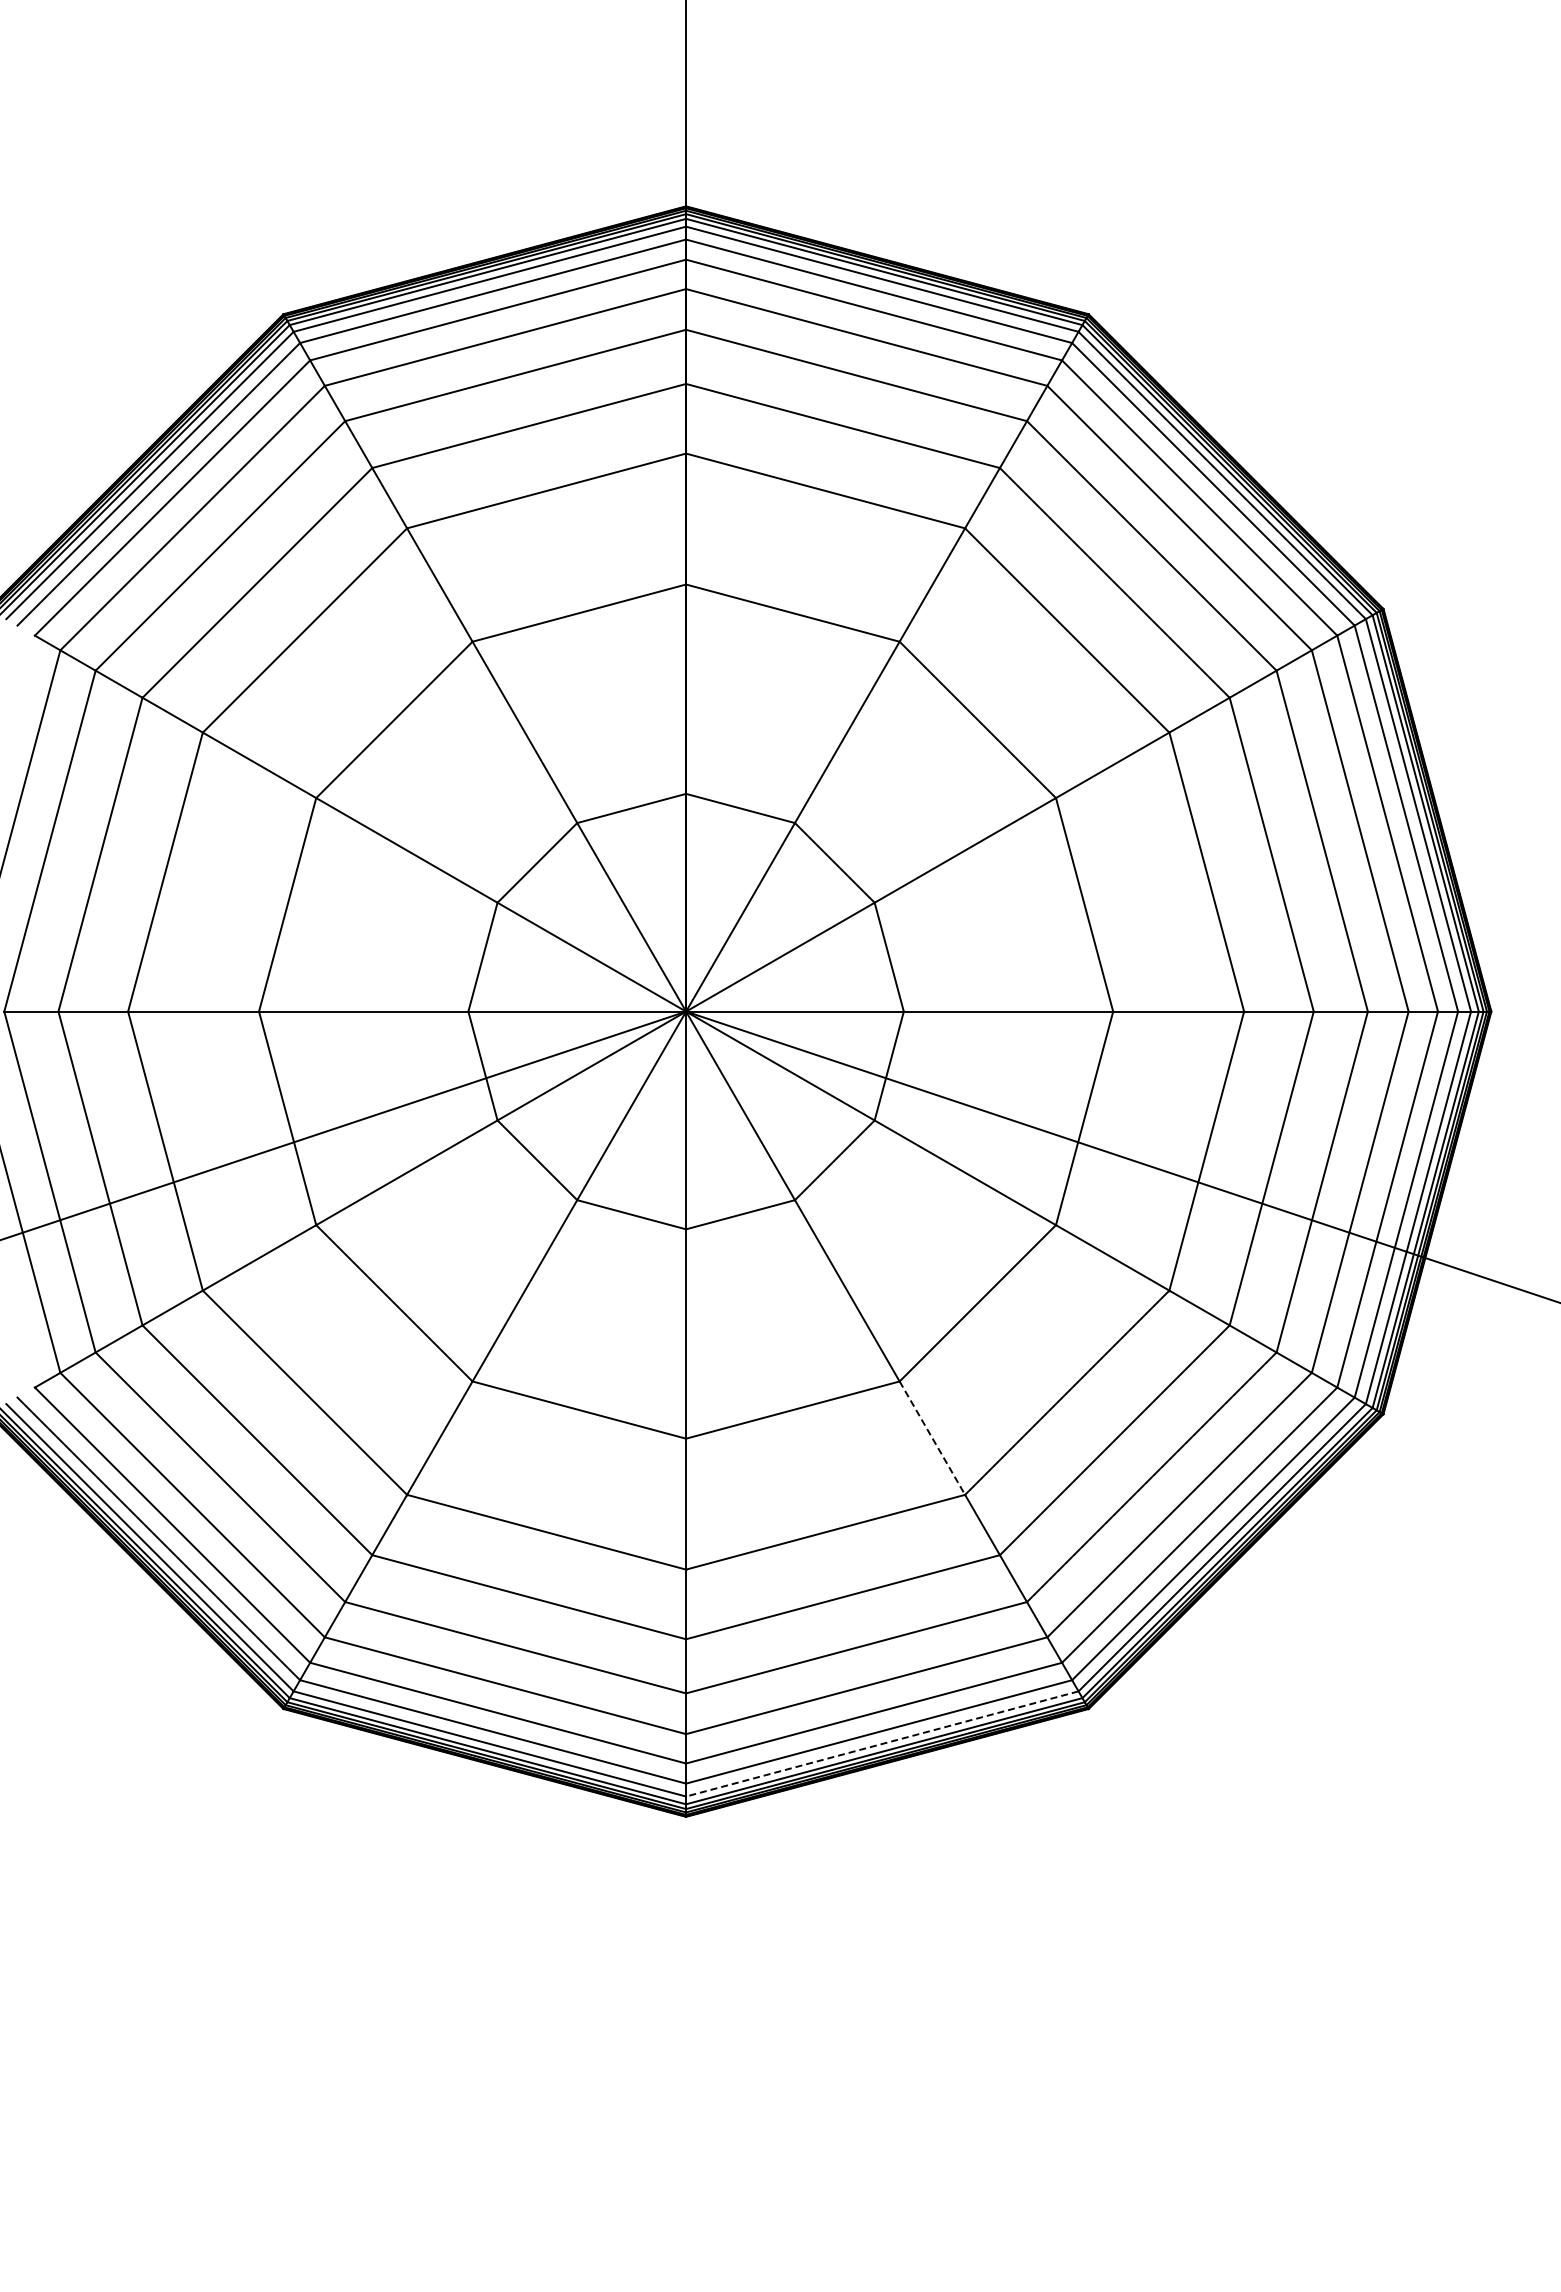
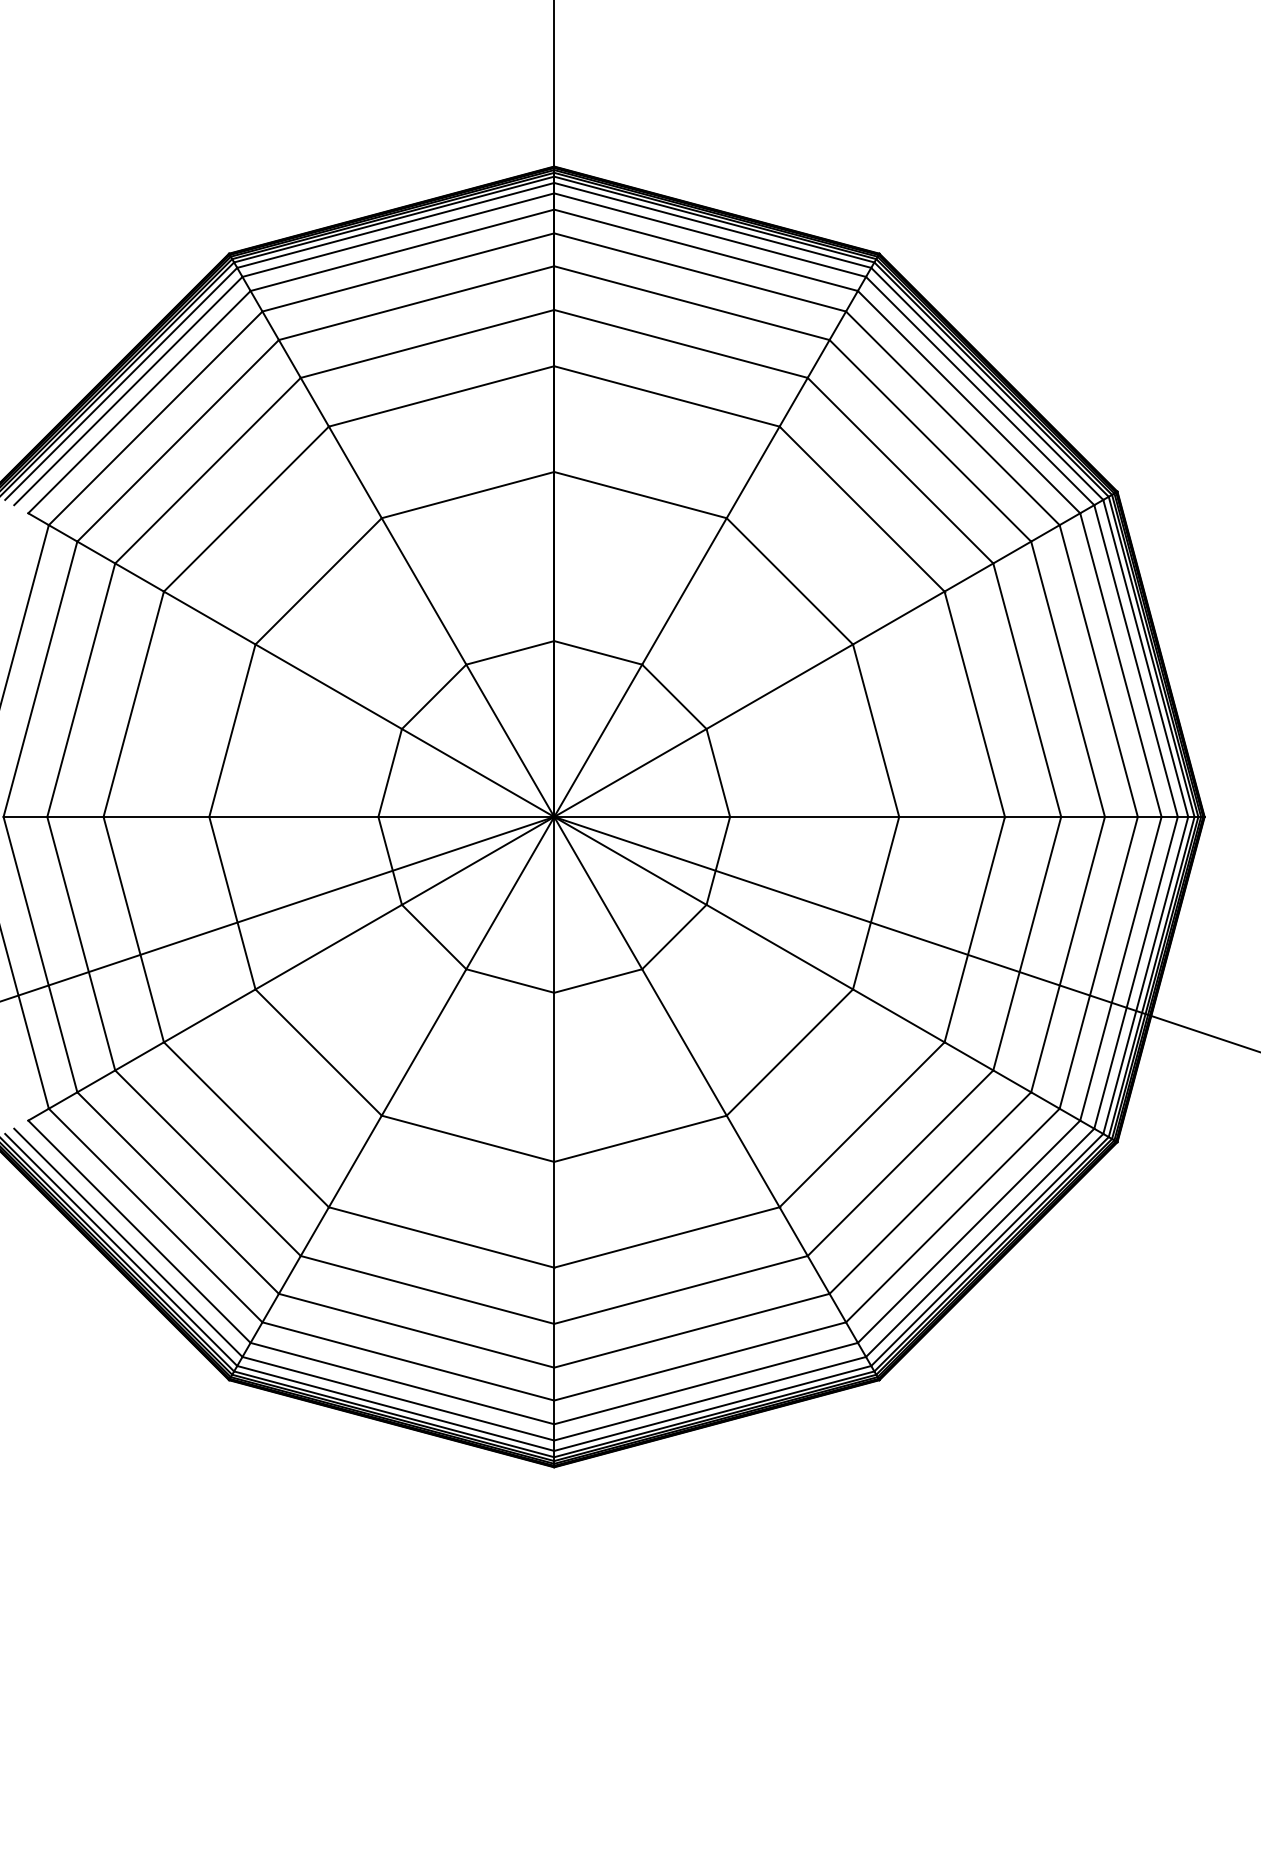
line: (932, 1438) -> (753, 1161), dashed -> solid
line: (881, 1744) -> (712, 1408), dashed -> solid

